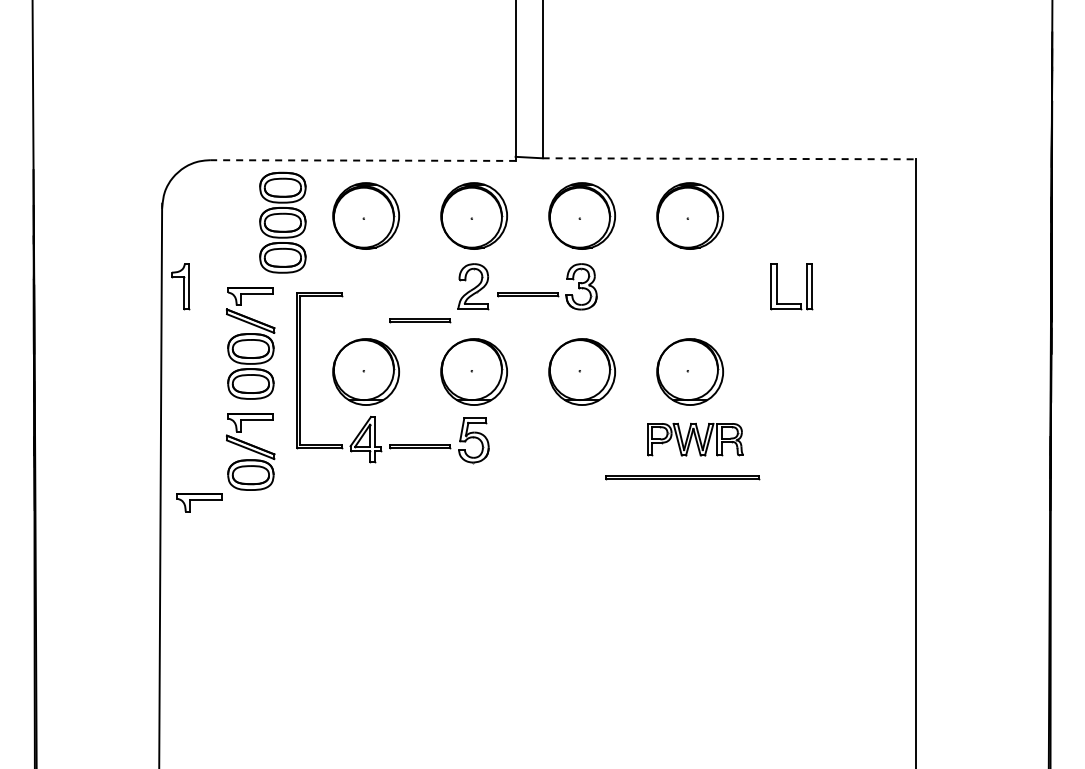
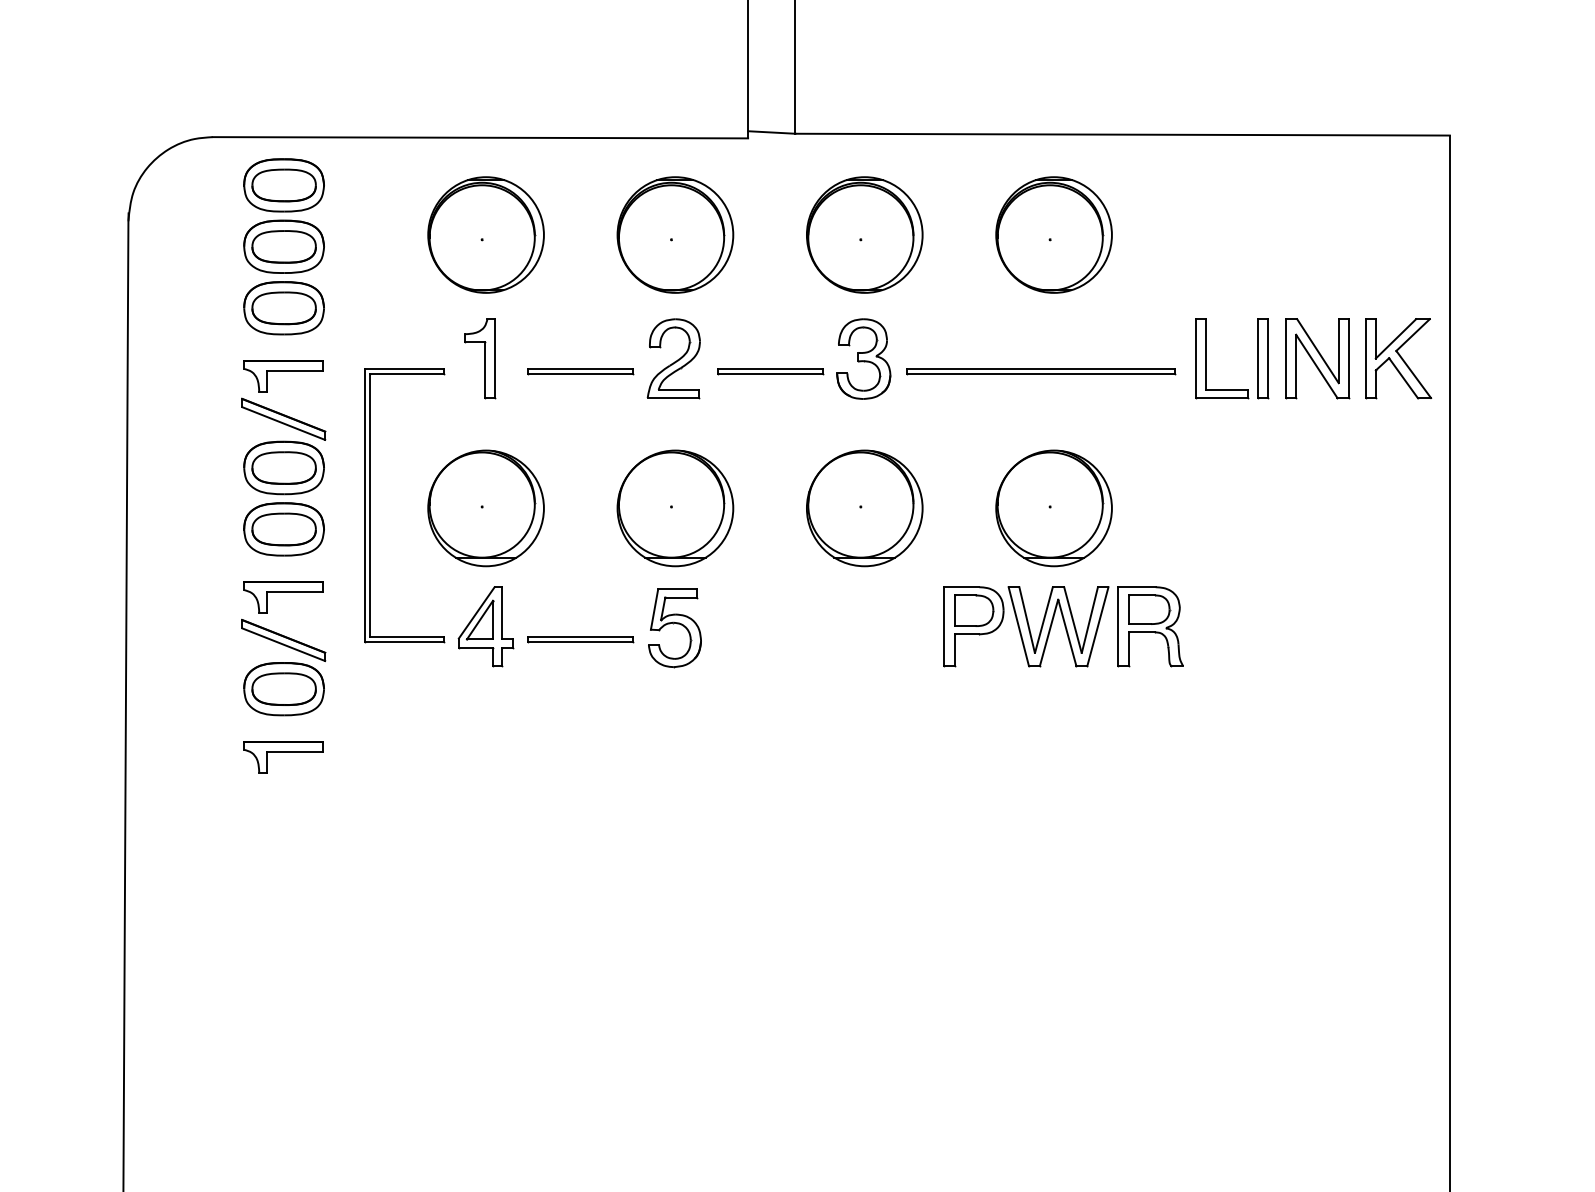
line: (729, 158) -> (1123, 134), dashed -> solid
line: (362, 160) -> (479, 137), dashed -> solid
part: (282, 222) -> (283, 246), moved
part: (180, 286) -> (479, 358), moved
part: (863, 286) -> (1357, 358), added
part: (420, 320) -> (581, 372), moved
part: (695, 439) -> (1063, 626), size x1.43
part: (682, 477) -> (1040, 372), moved
part: (199, 502) -> (283, 756), moved

